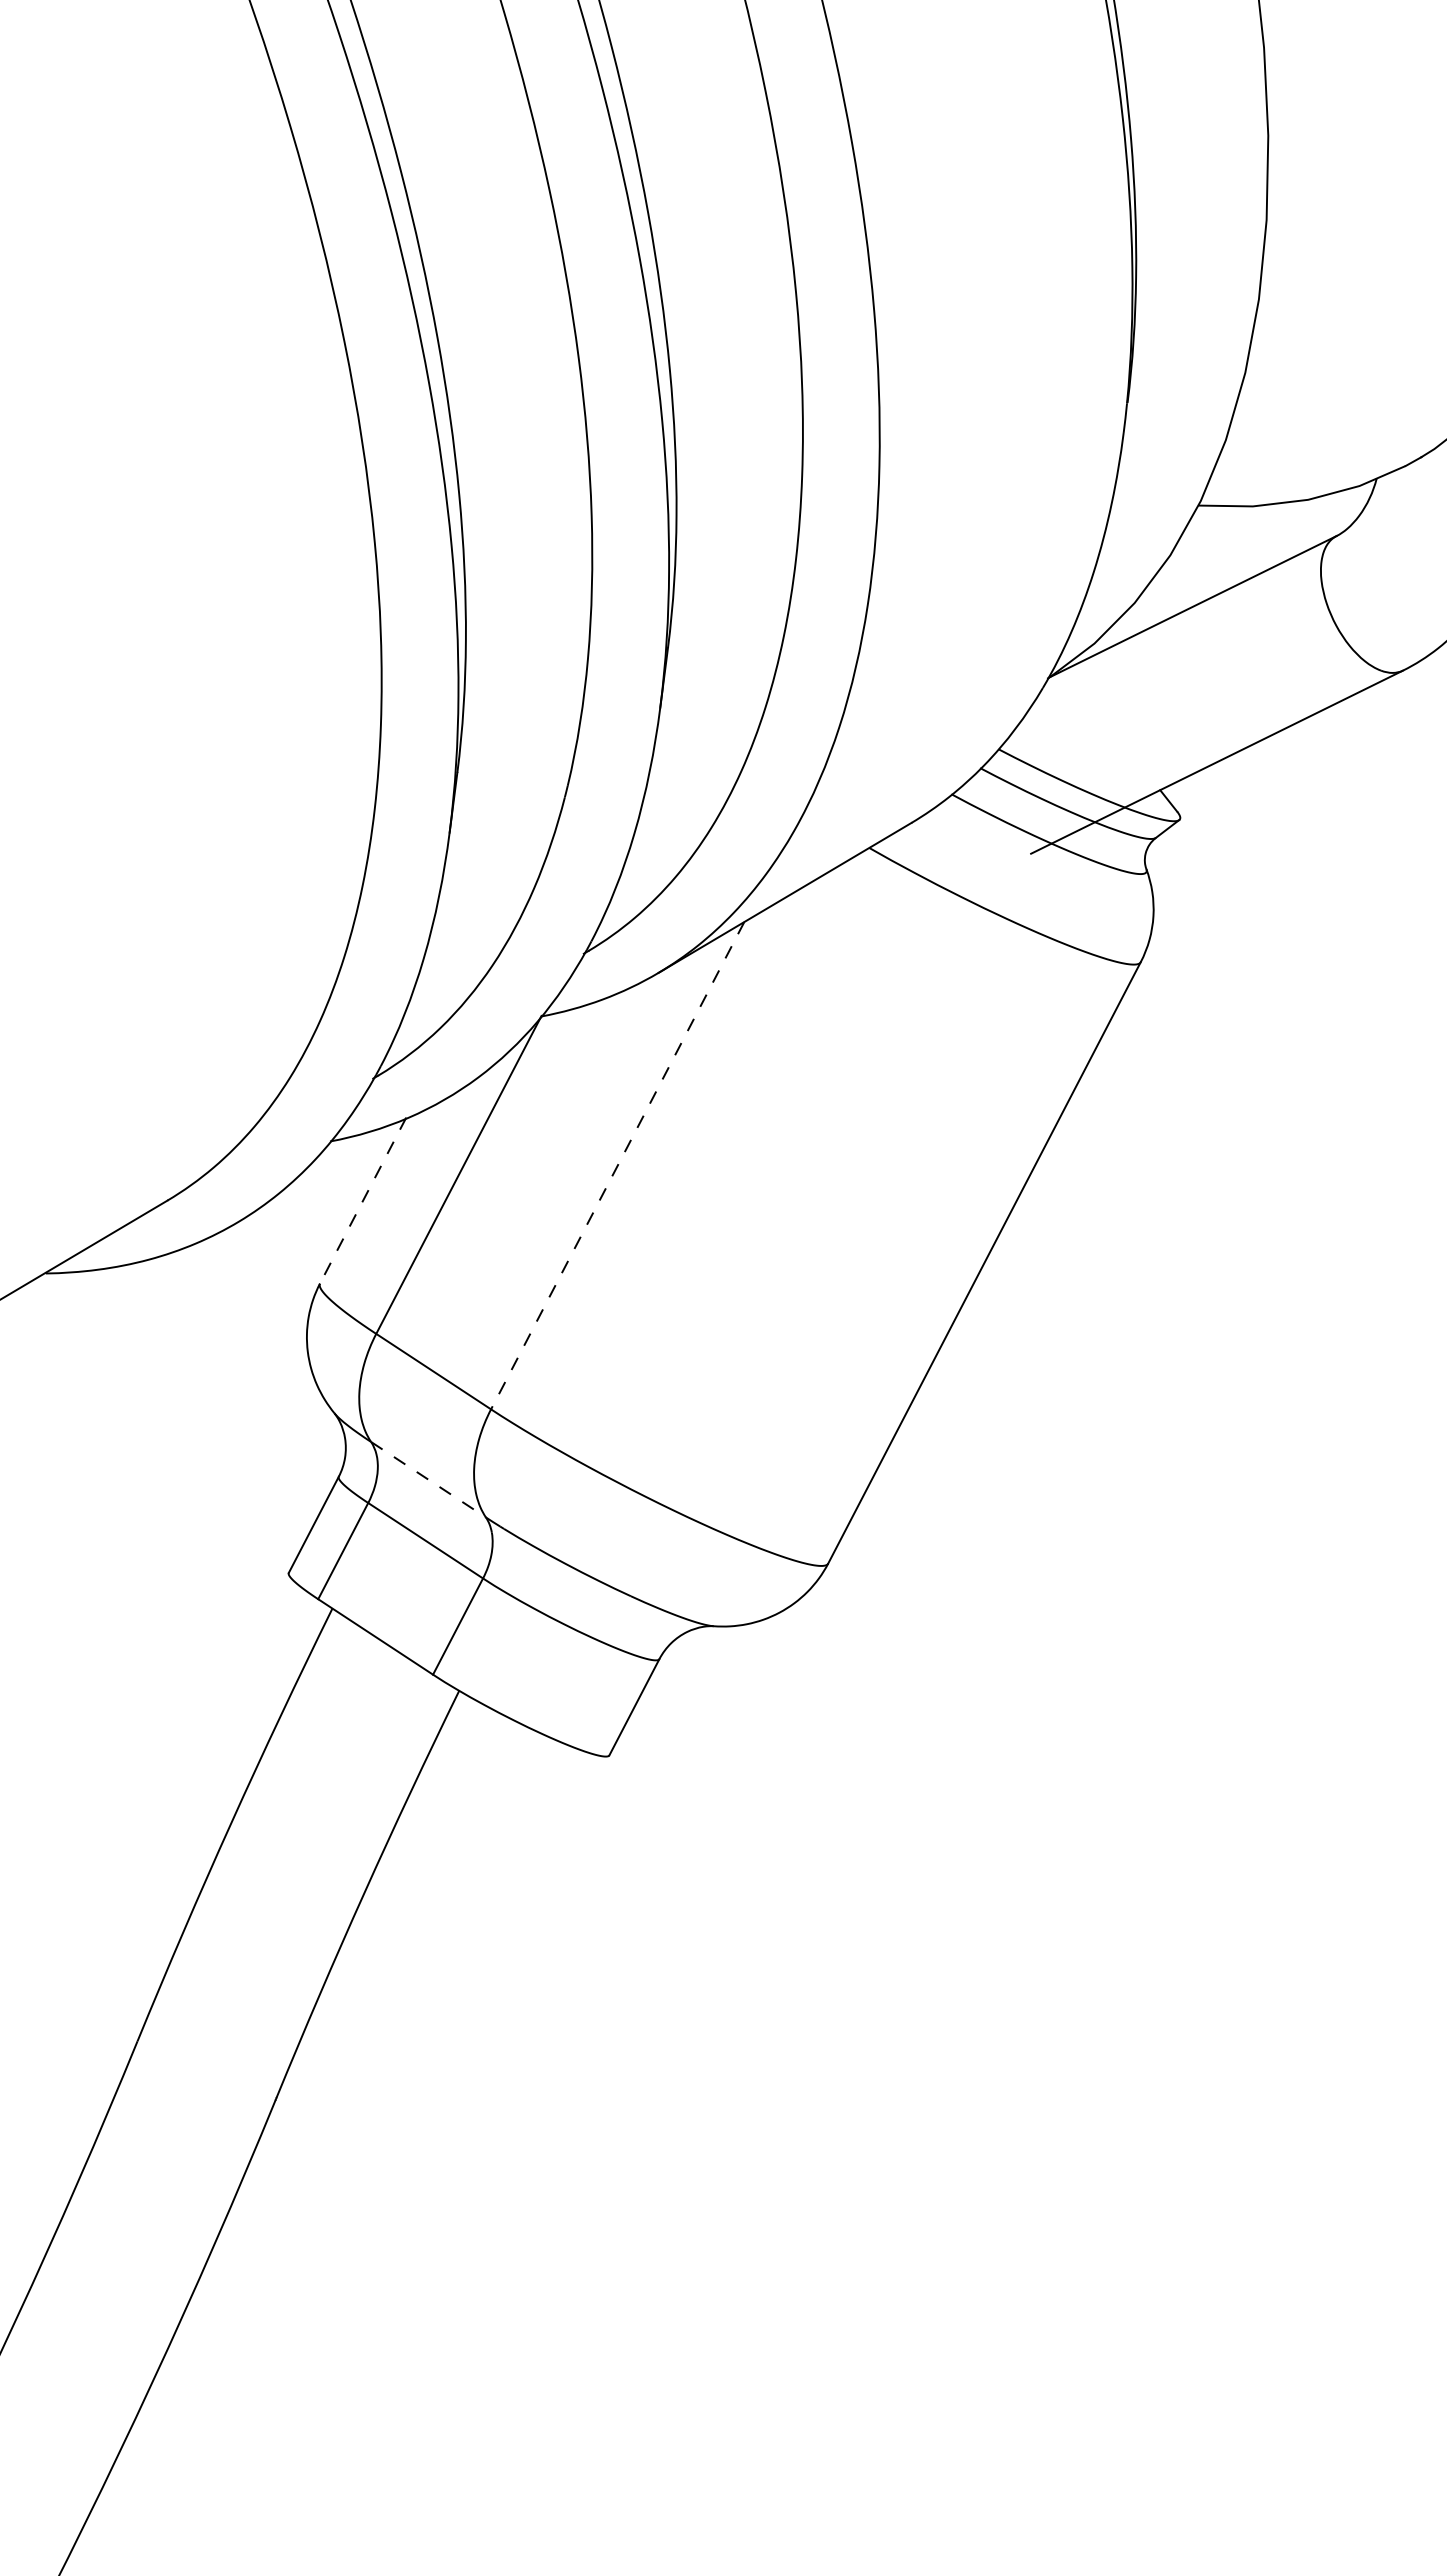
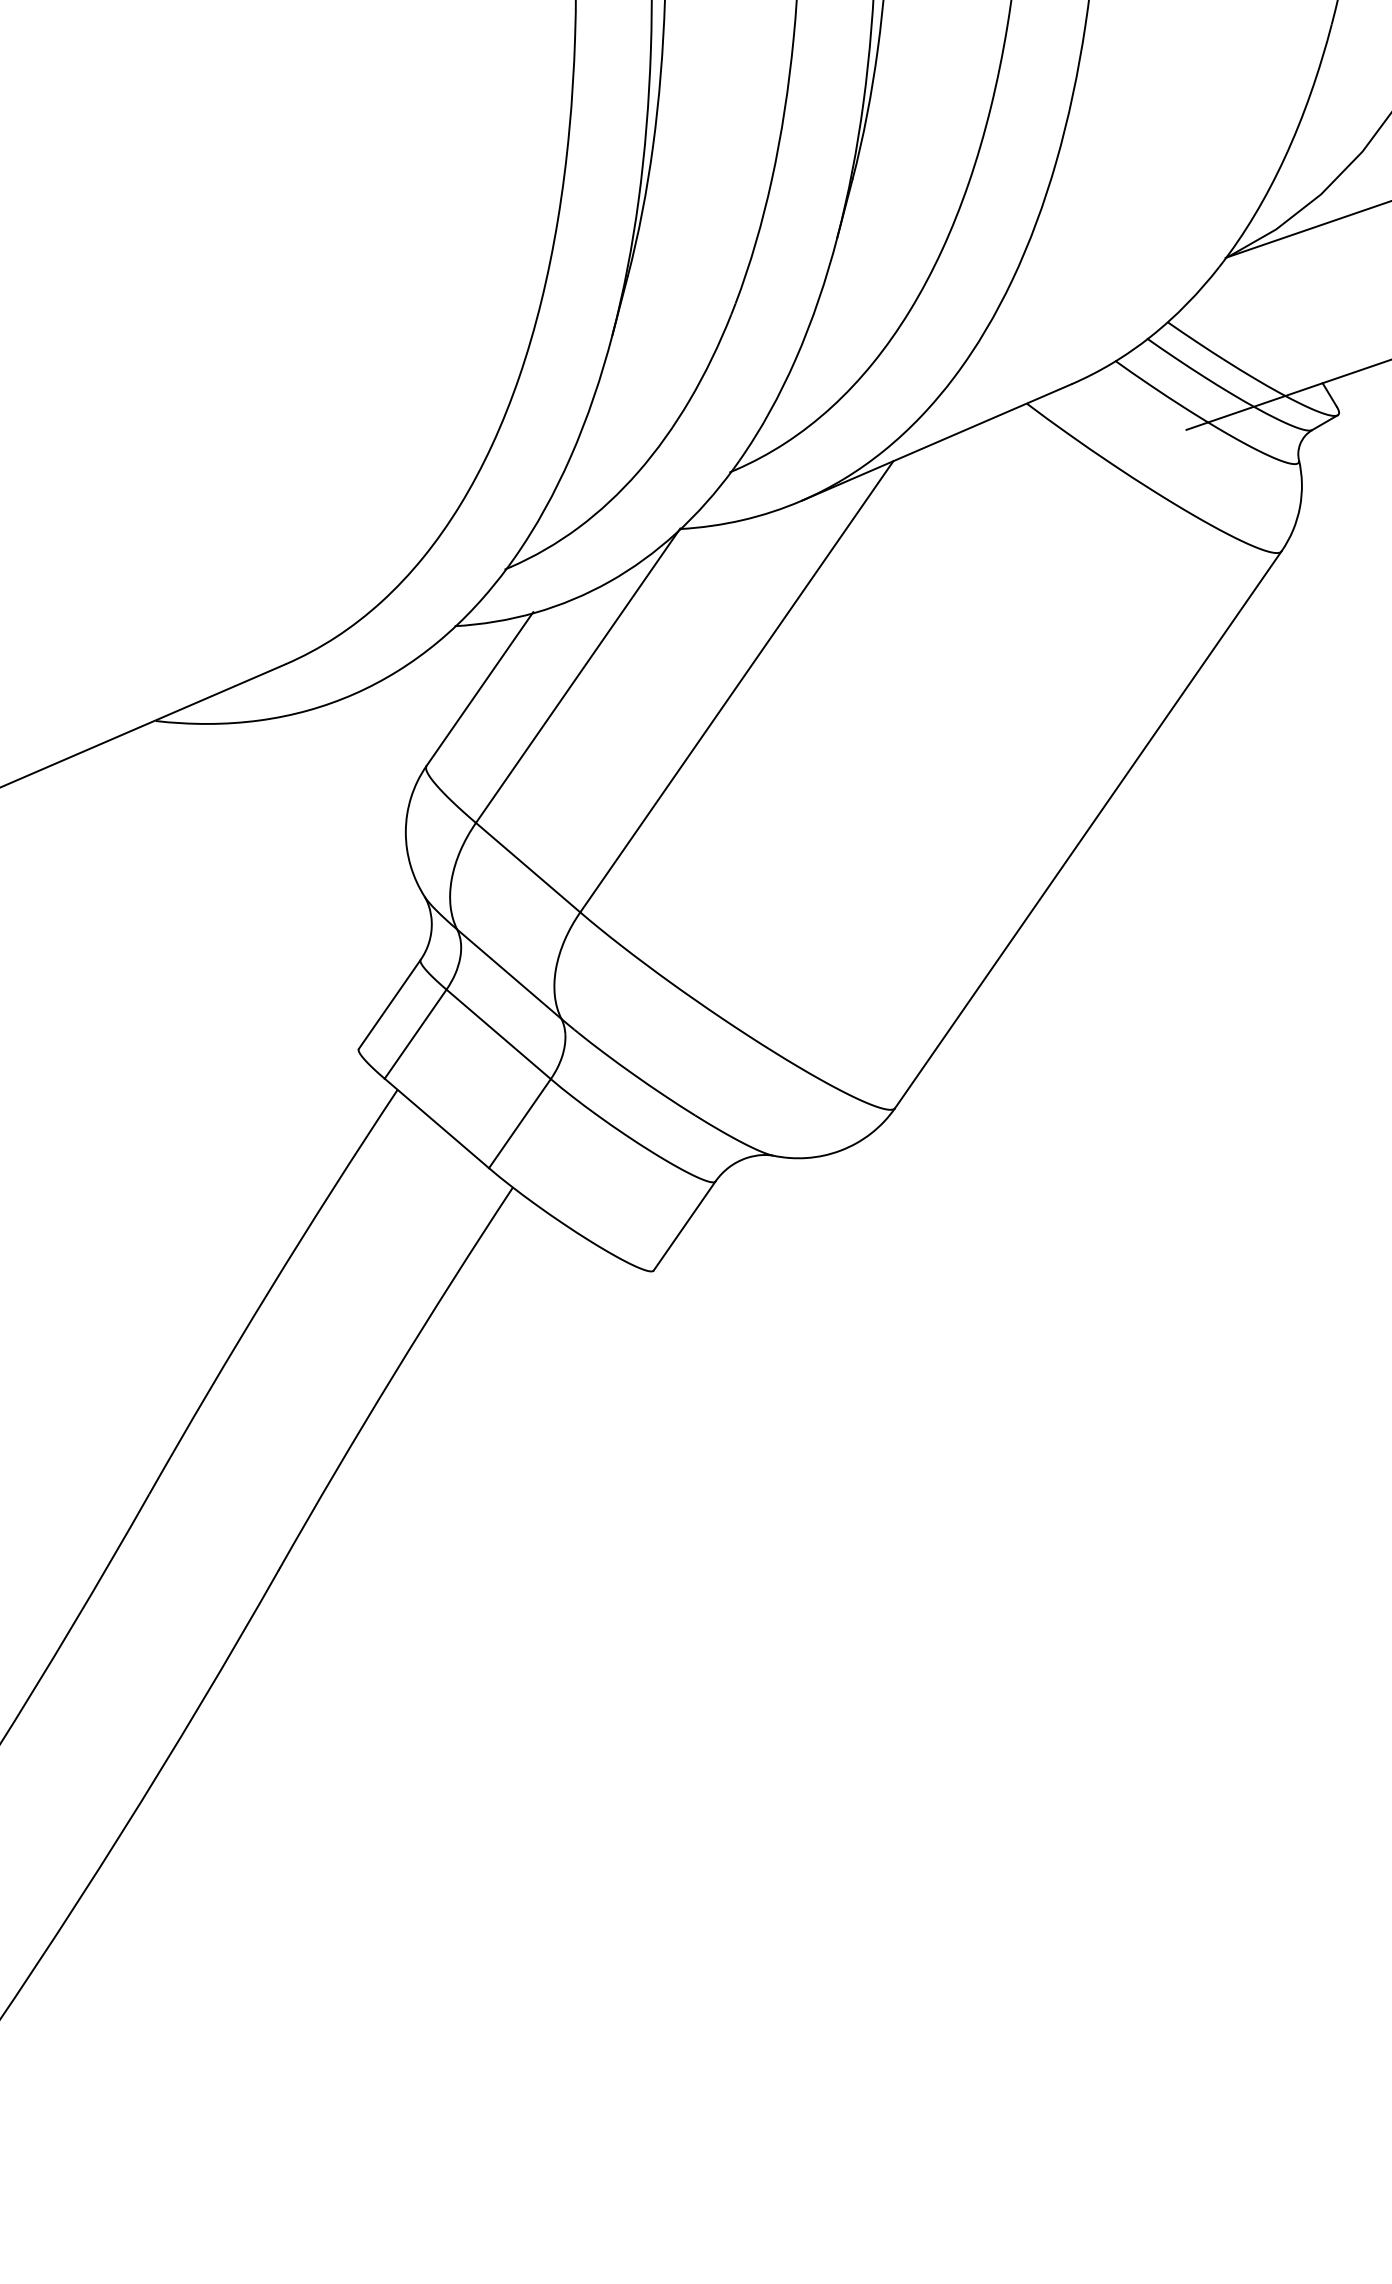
line: (617, 1165) -> (736, 686), dashed -> solid
line: (363, 1200) -> (480, 688), dashed -> solid
line: (428, 1479) -> (509, 973), dashed -> solid

